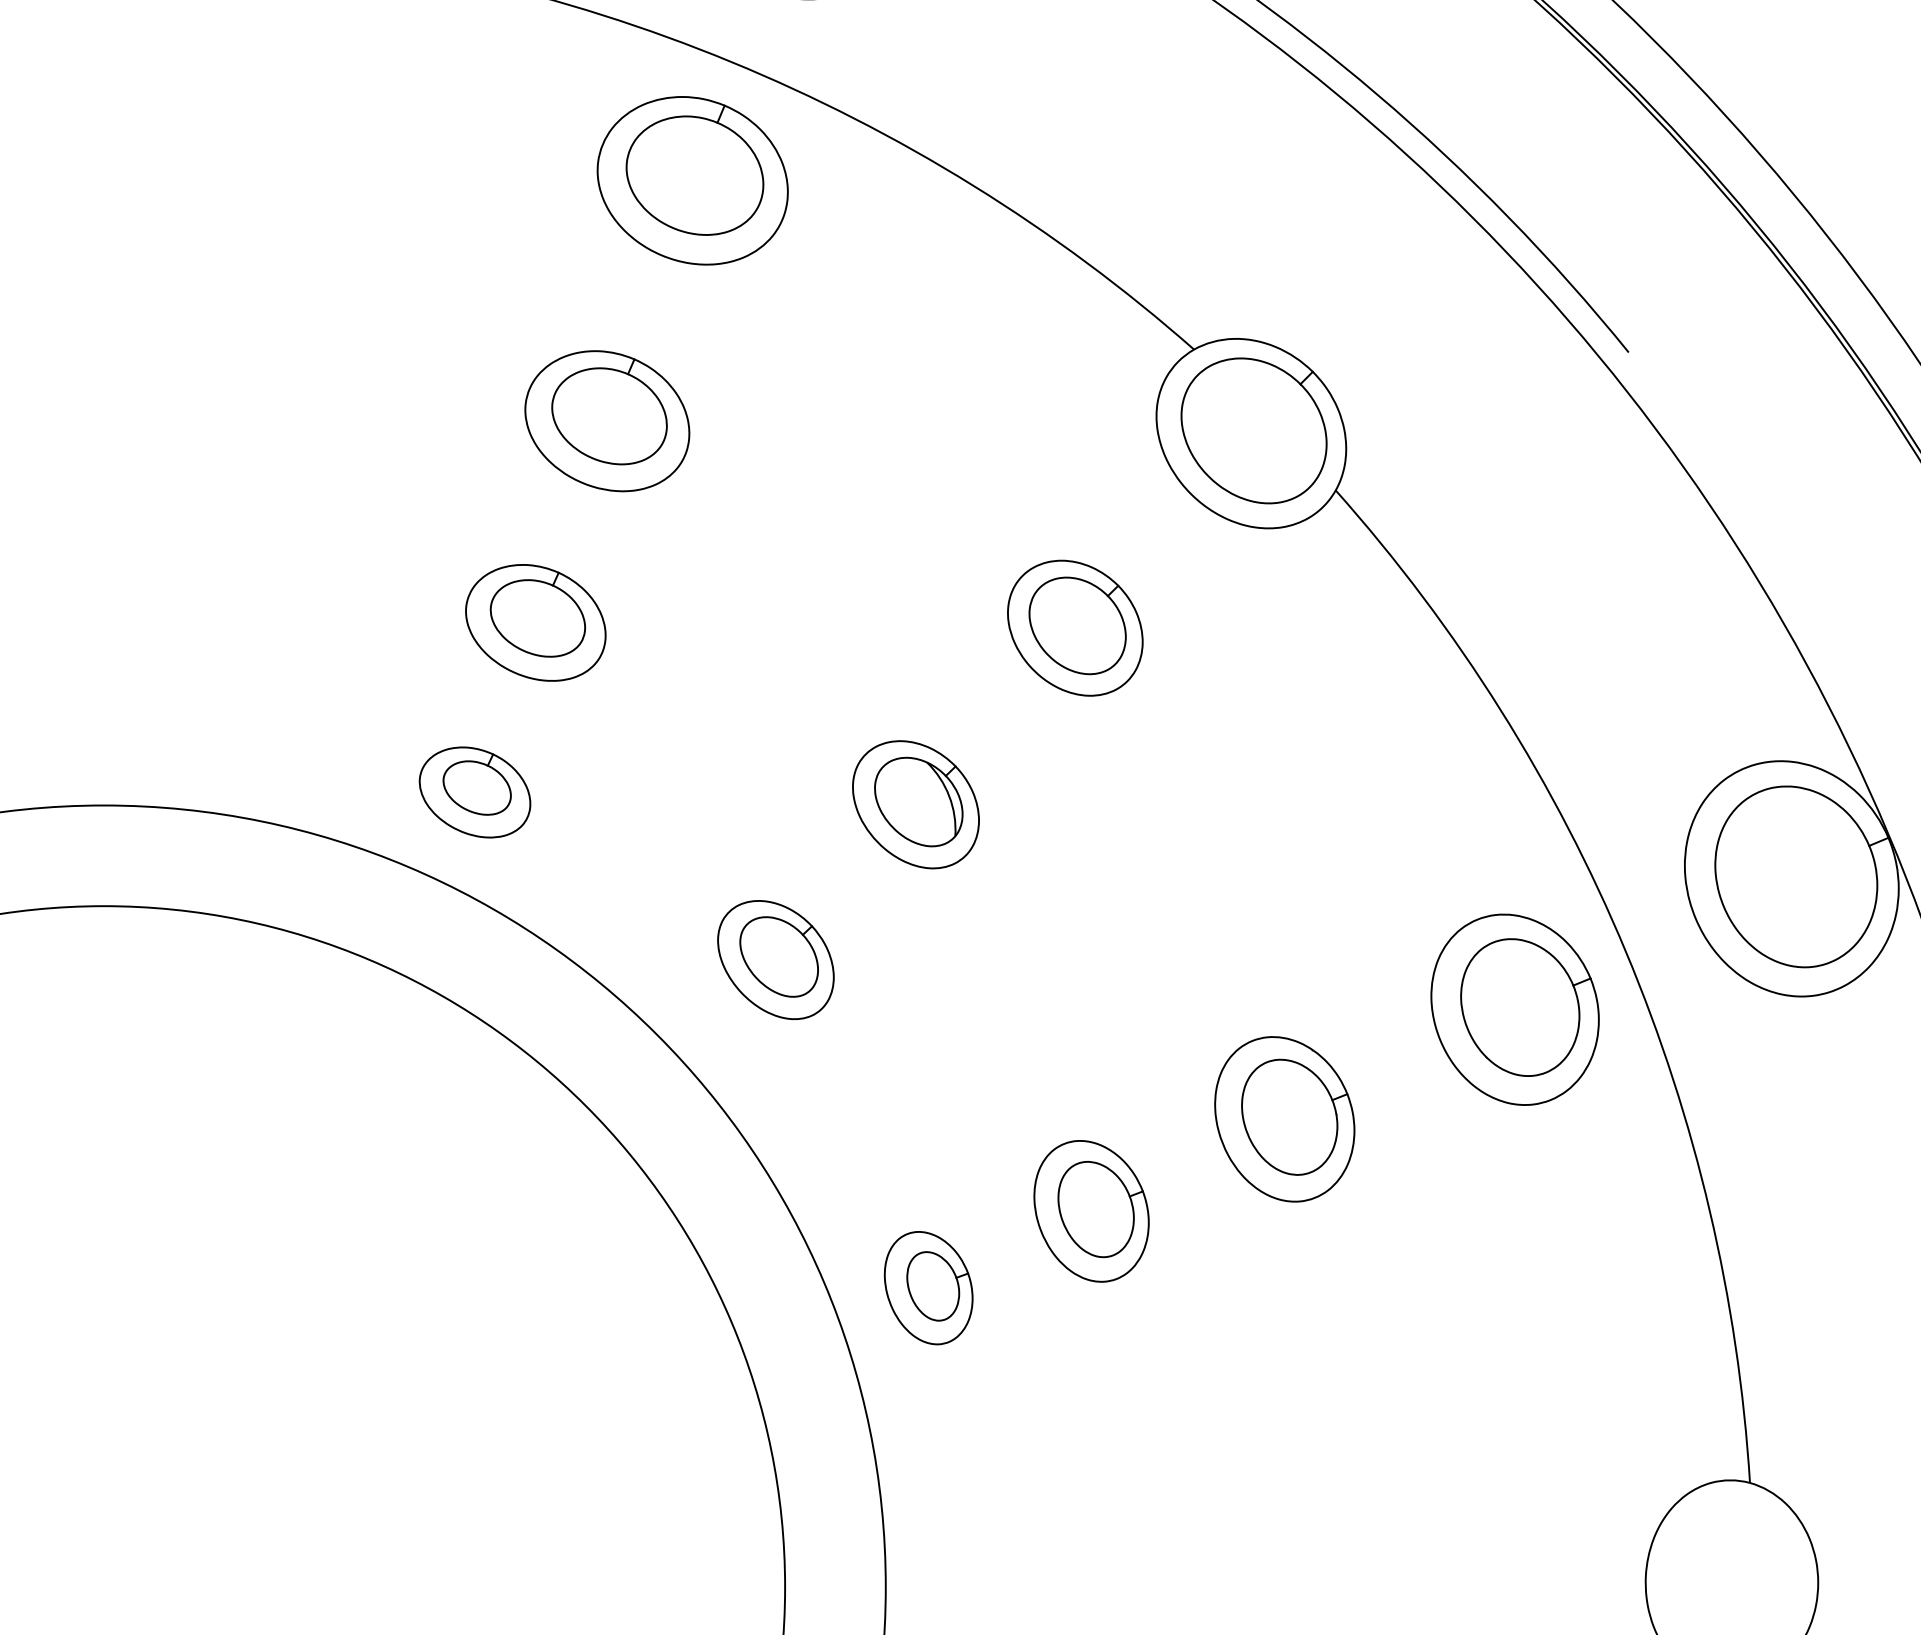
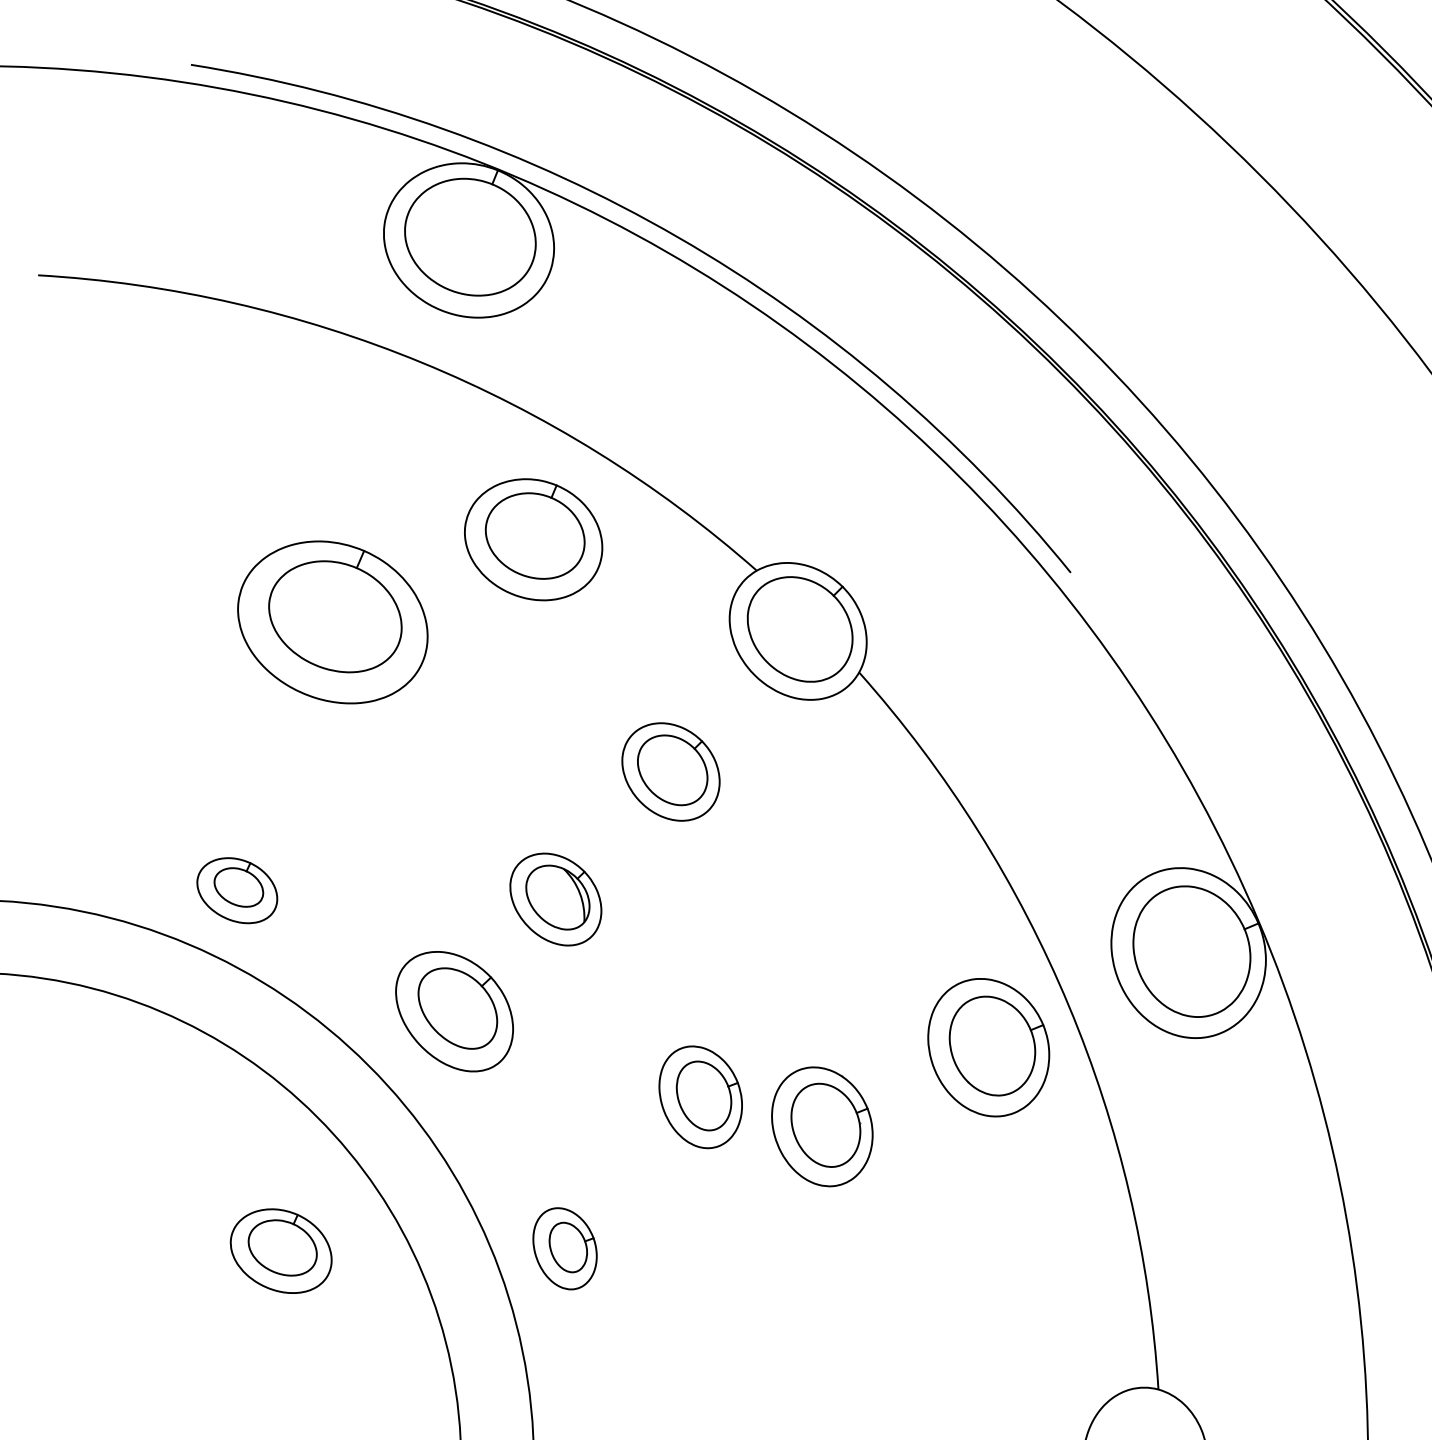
part: (692, 180) -> (533, 539), moved
part: (606, 421) -> (332, 622), size x1.6
part: (534, 621) -> (280, 1250), moved
part: (775, 959) -> (454, 1011), size x1.4
part: (1091, 1211) -> (700, 1097), moved

